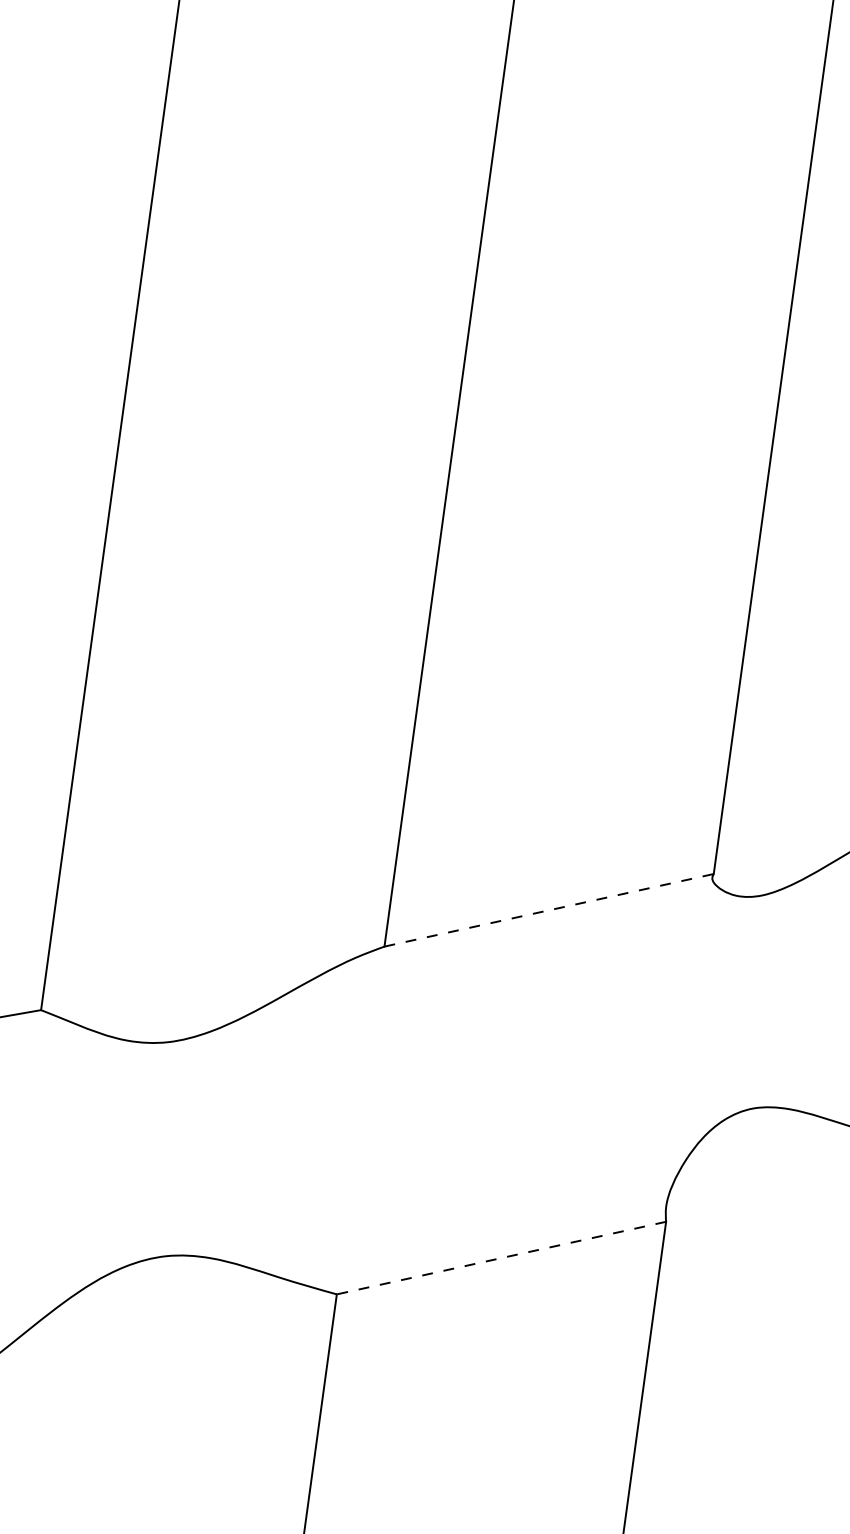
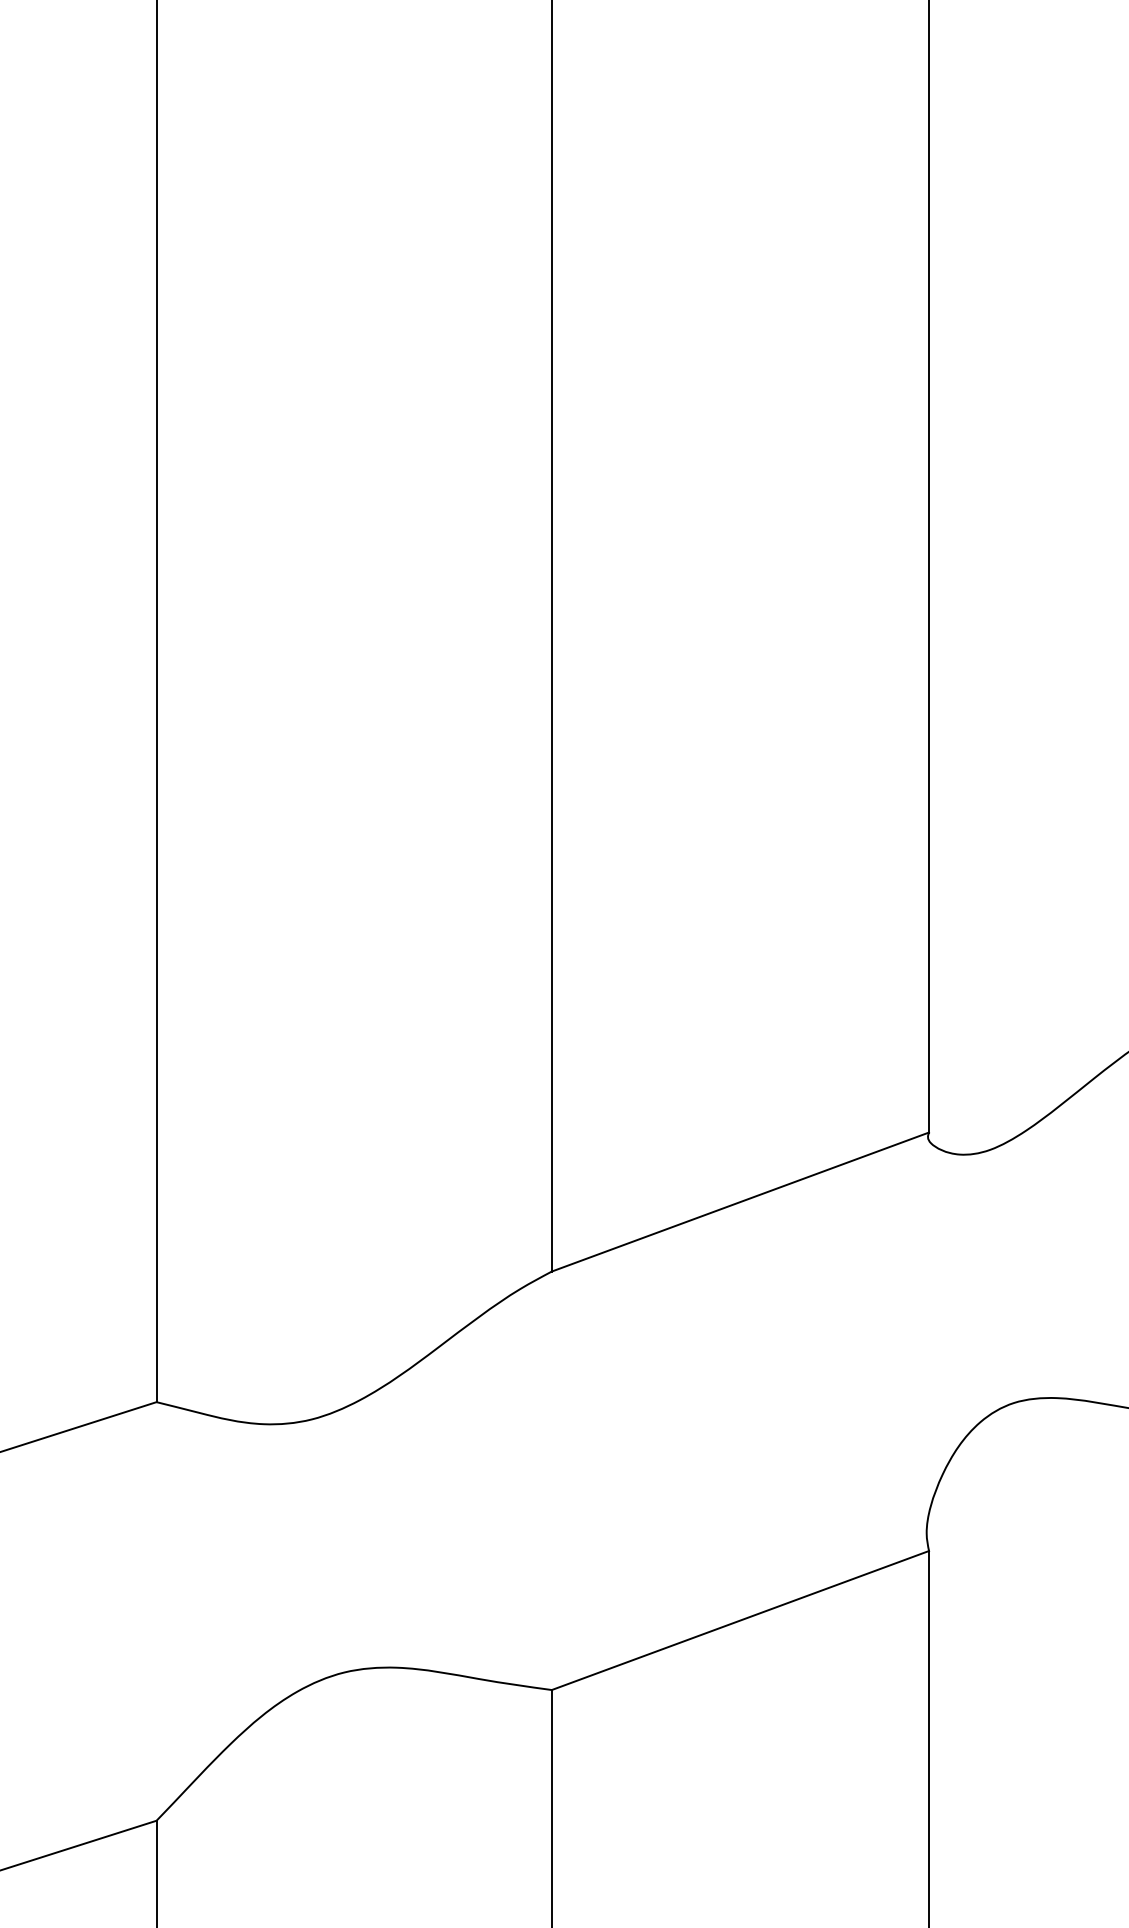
line: (549, 910) -> (740, 1202), dashed -> solid
line: (501, 1258) -> (740, 1620), dashed -> solid

